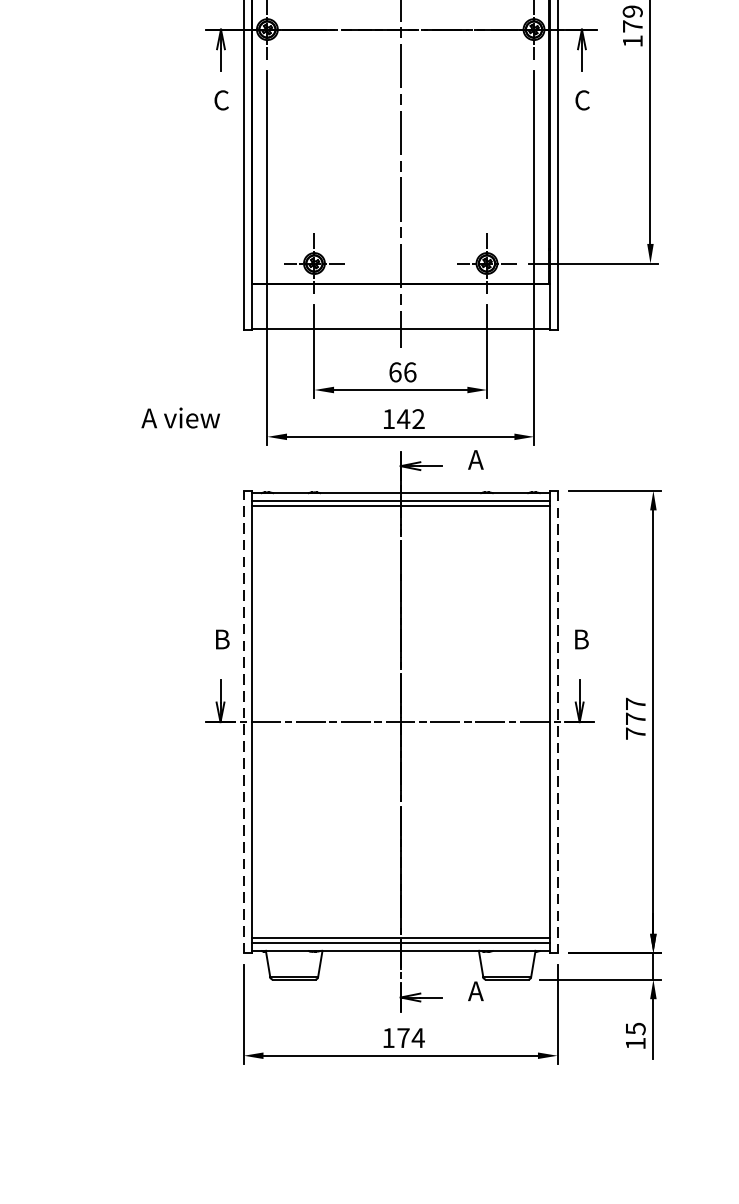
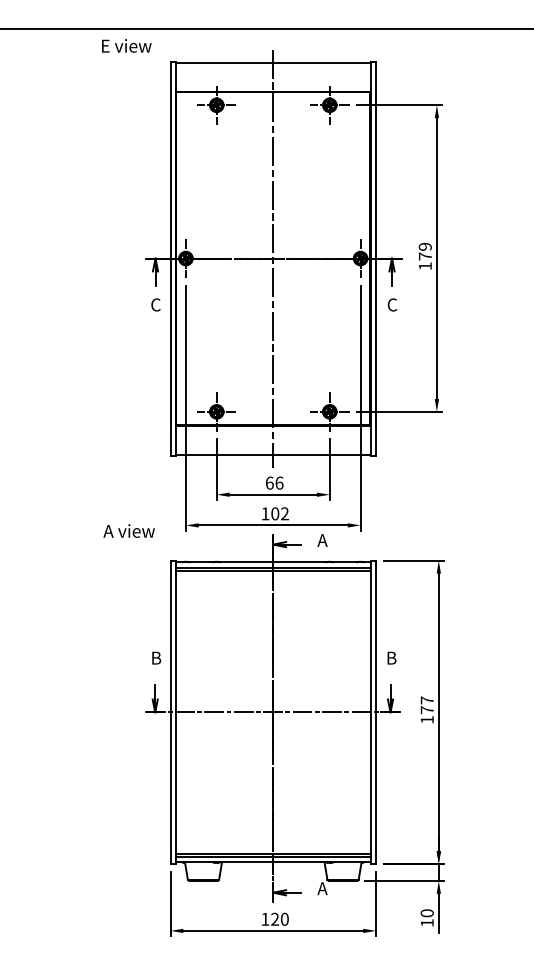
text: (179, 417) -> (128, 530), moved
text: (402, 418) -> (274, 513), 142 -> 102
line: (243, 722) -> (170, 712), dashed -> solid
line: (558, 722) -> (376, 712), dashed -> solid
text: (634, 733) -> (426, 719), 777 -> 177
text: (634, 1029) -> (426, 913), 15 -> 10
text: (411, 1036) -> (280, 918), 174 -> 120

